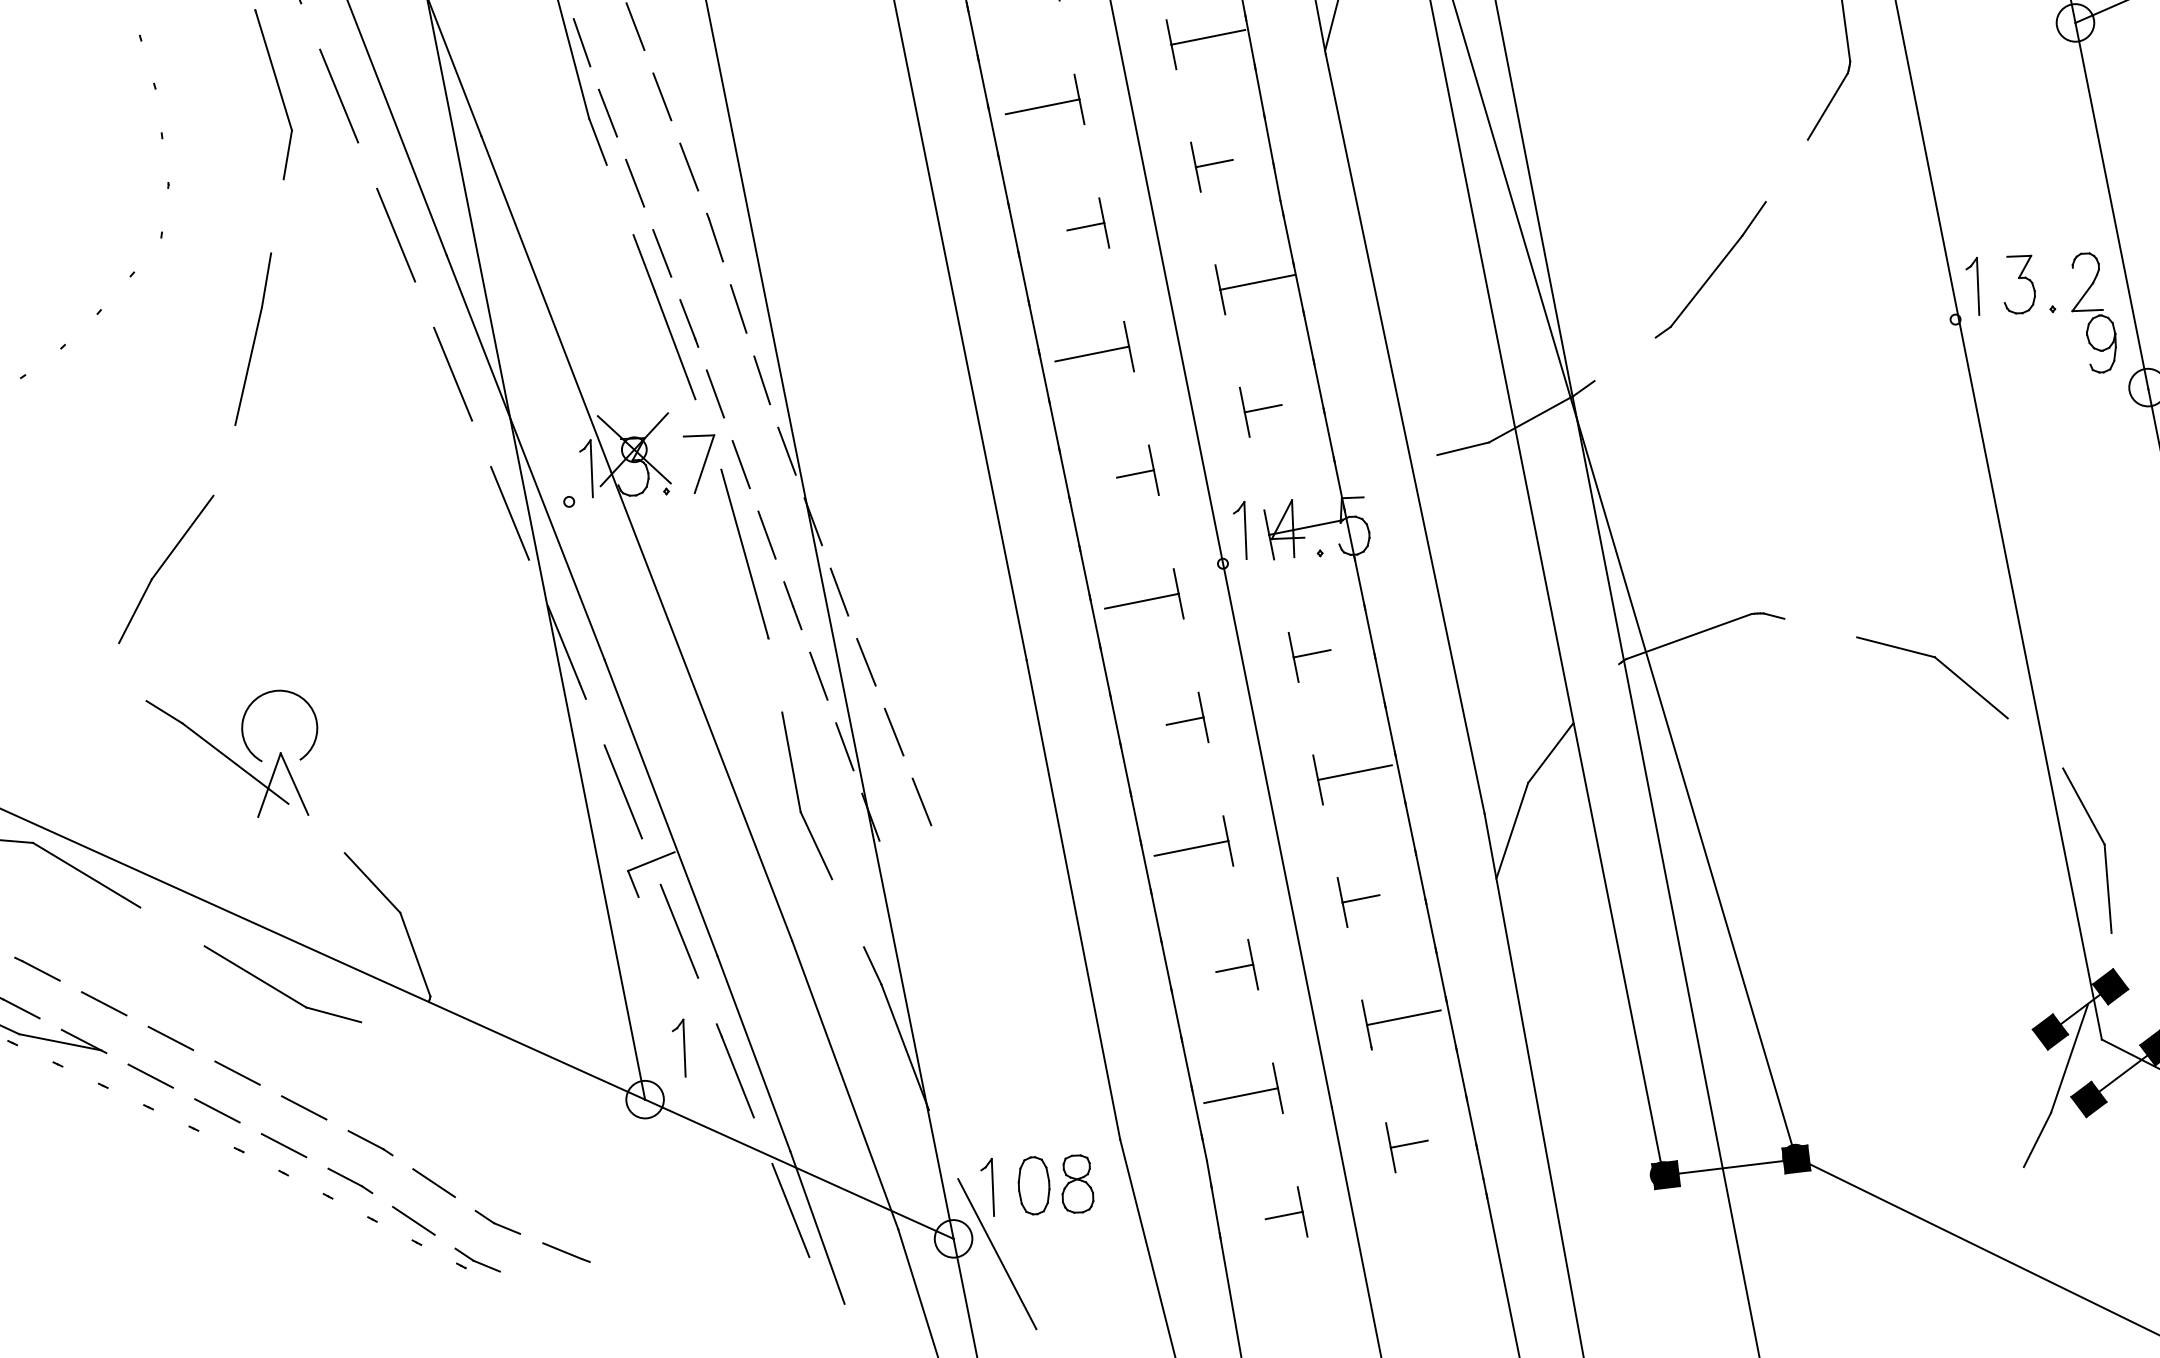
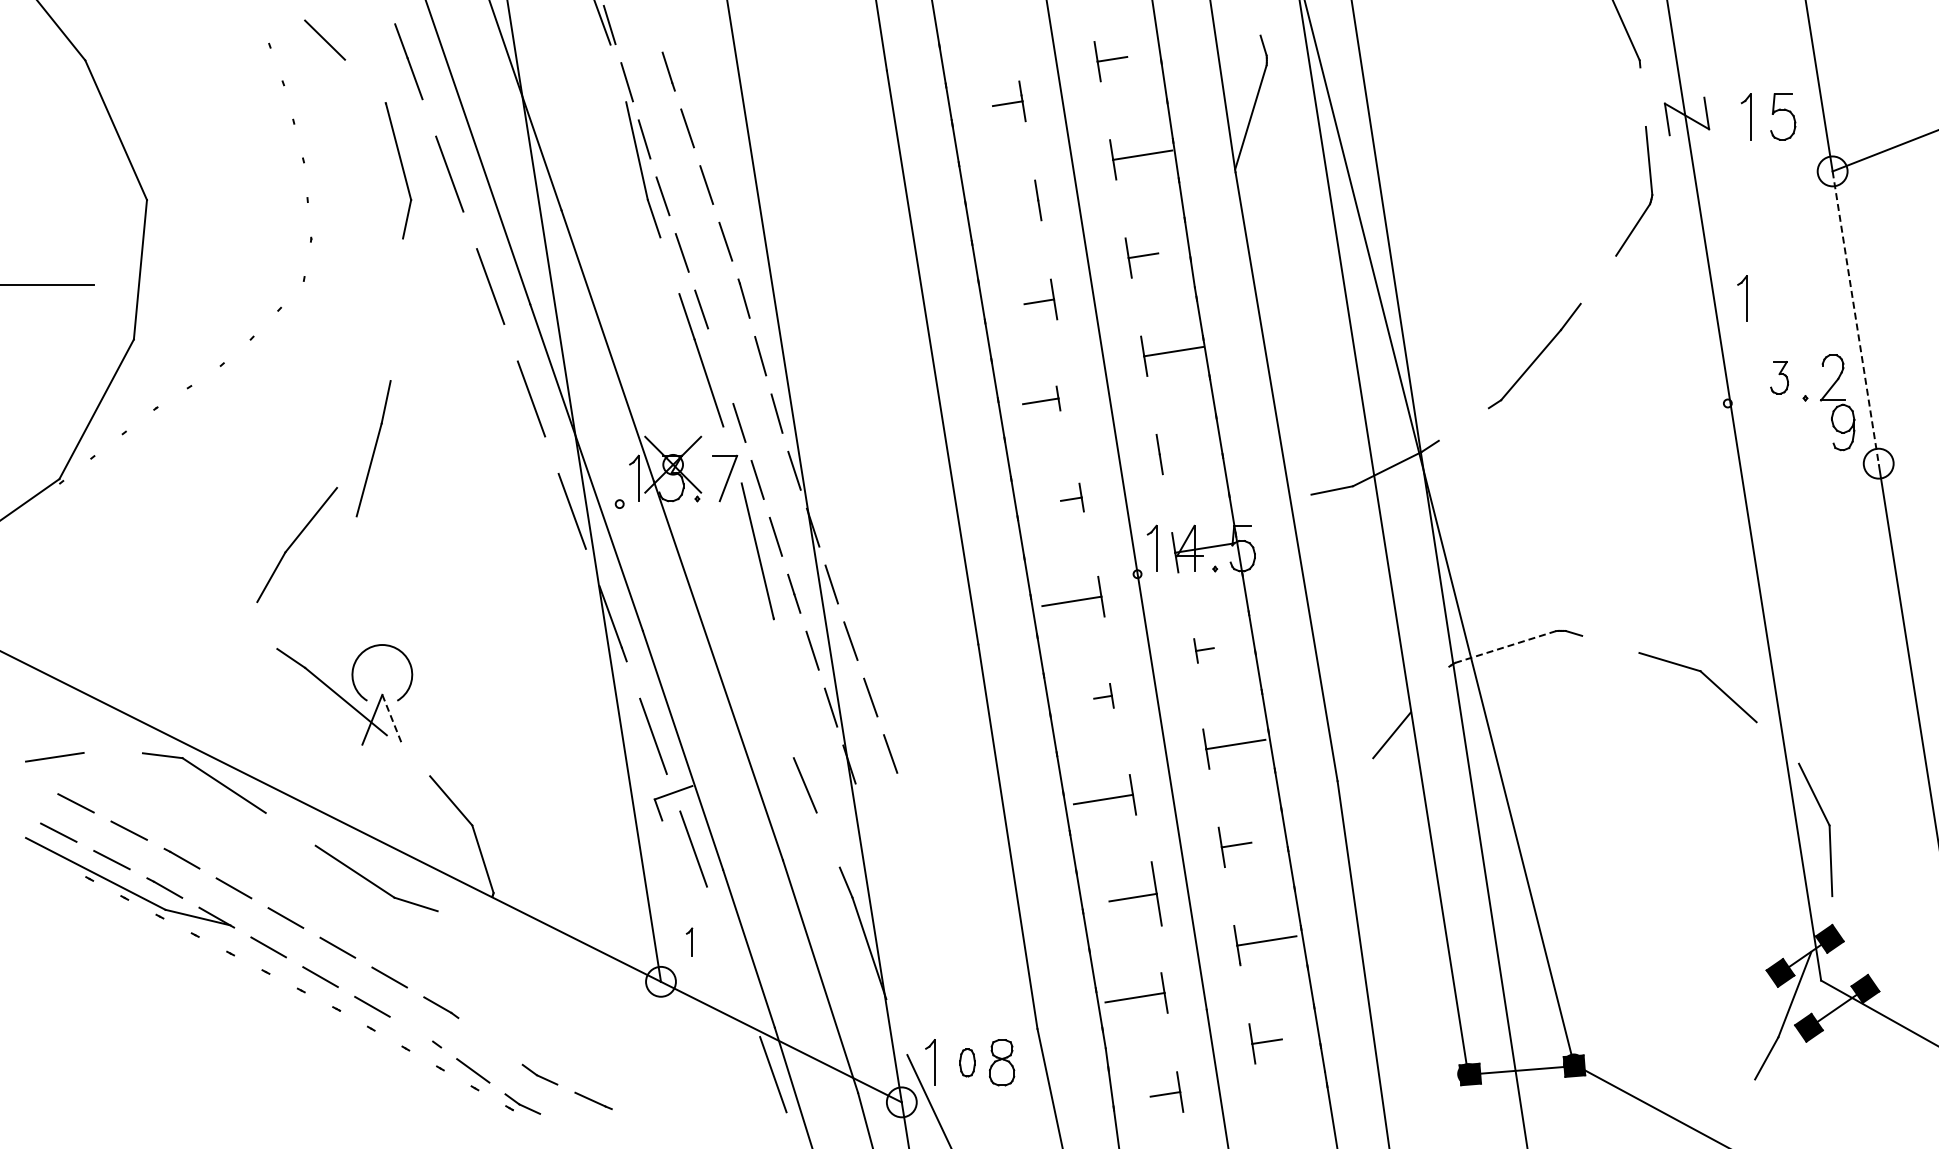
line: (1042, 106) -> (1008, 204), removed
line: (2111, 206) -> (1855, 318), solid -> dashed
part: (2019, 284) -> (1779, 377), size x0.7
part: (1972, 286) -> (1742, 298), moved
line: (688, 322) -> (720, 365), removed
part: (252, 338) -> (373, 448), moved
part: (1093, 347) -> (1041, 398), size x0.6
line: (1263, 407) -> (1174, 451), removed
part: (1137, 470) -> (1072, 497), size x0.7
line: (1689, 635) -> (1506, 646), solid -> dashed
part: (1309, 656) -> (1203, 650), size x0.6
part: (1186, 717) -> (1103, 695), size x0.6
line: (790, 762) -> (787, 718), removed
line: (294, 783) -> (392, 719), solid -> dashed
line: (1511, 830) -> (1358, 795), removed
part: (1236, 964) -> (1135, 893), size x1.6
part: (678, 1047) -> (689, 941), size x0.6
line: (735, 1070) -> (733, 961), removed
line: (345, 1176) -> (420, 1033), removed
line: (434, 1183) -> (490, 1041), removed
part: (1034, 1185) -> (967, 1062), size x0.6

